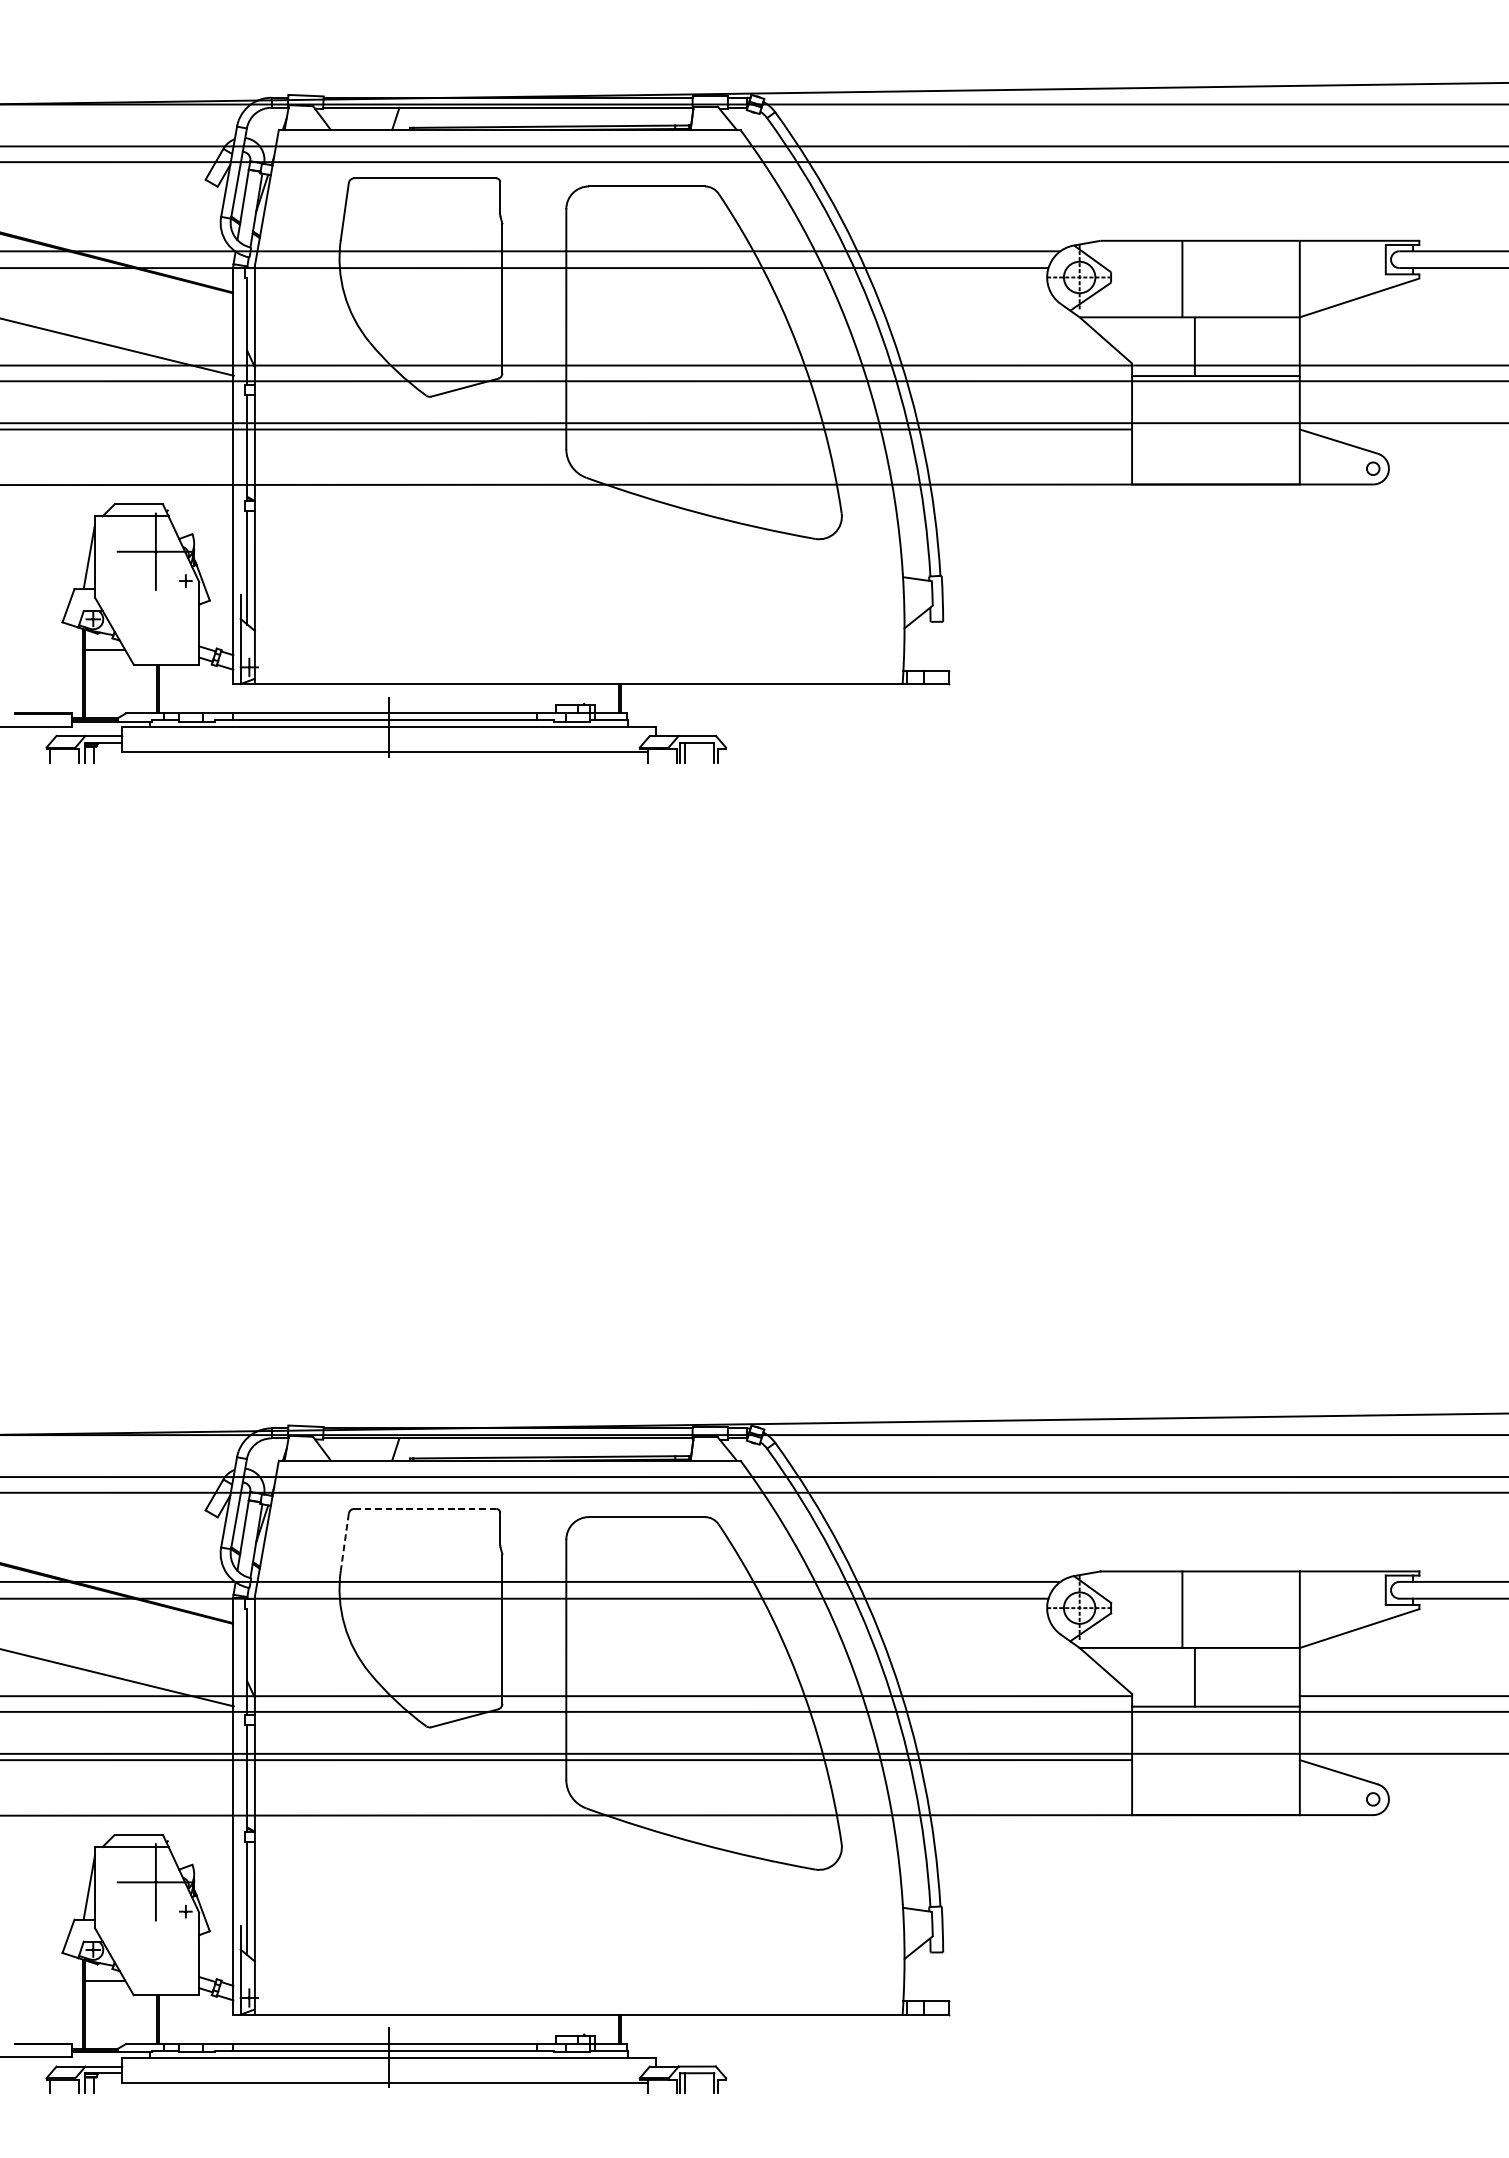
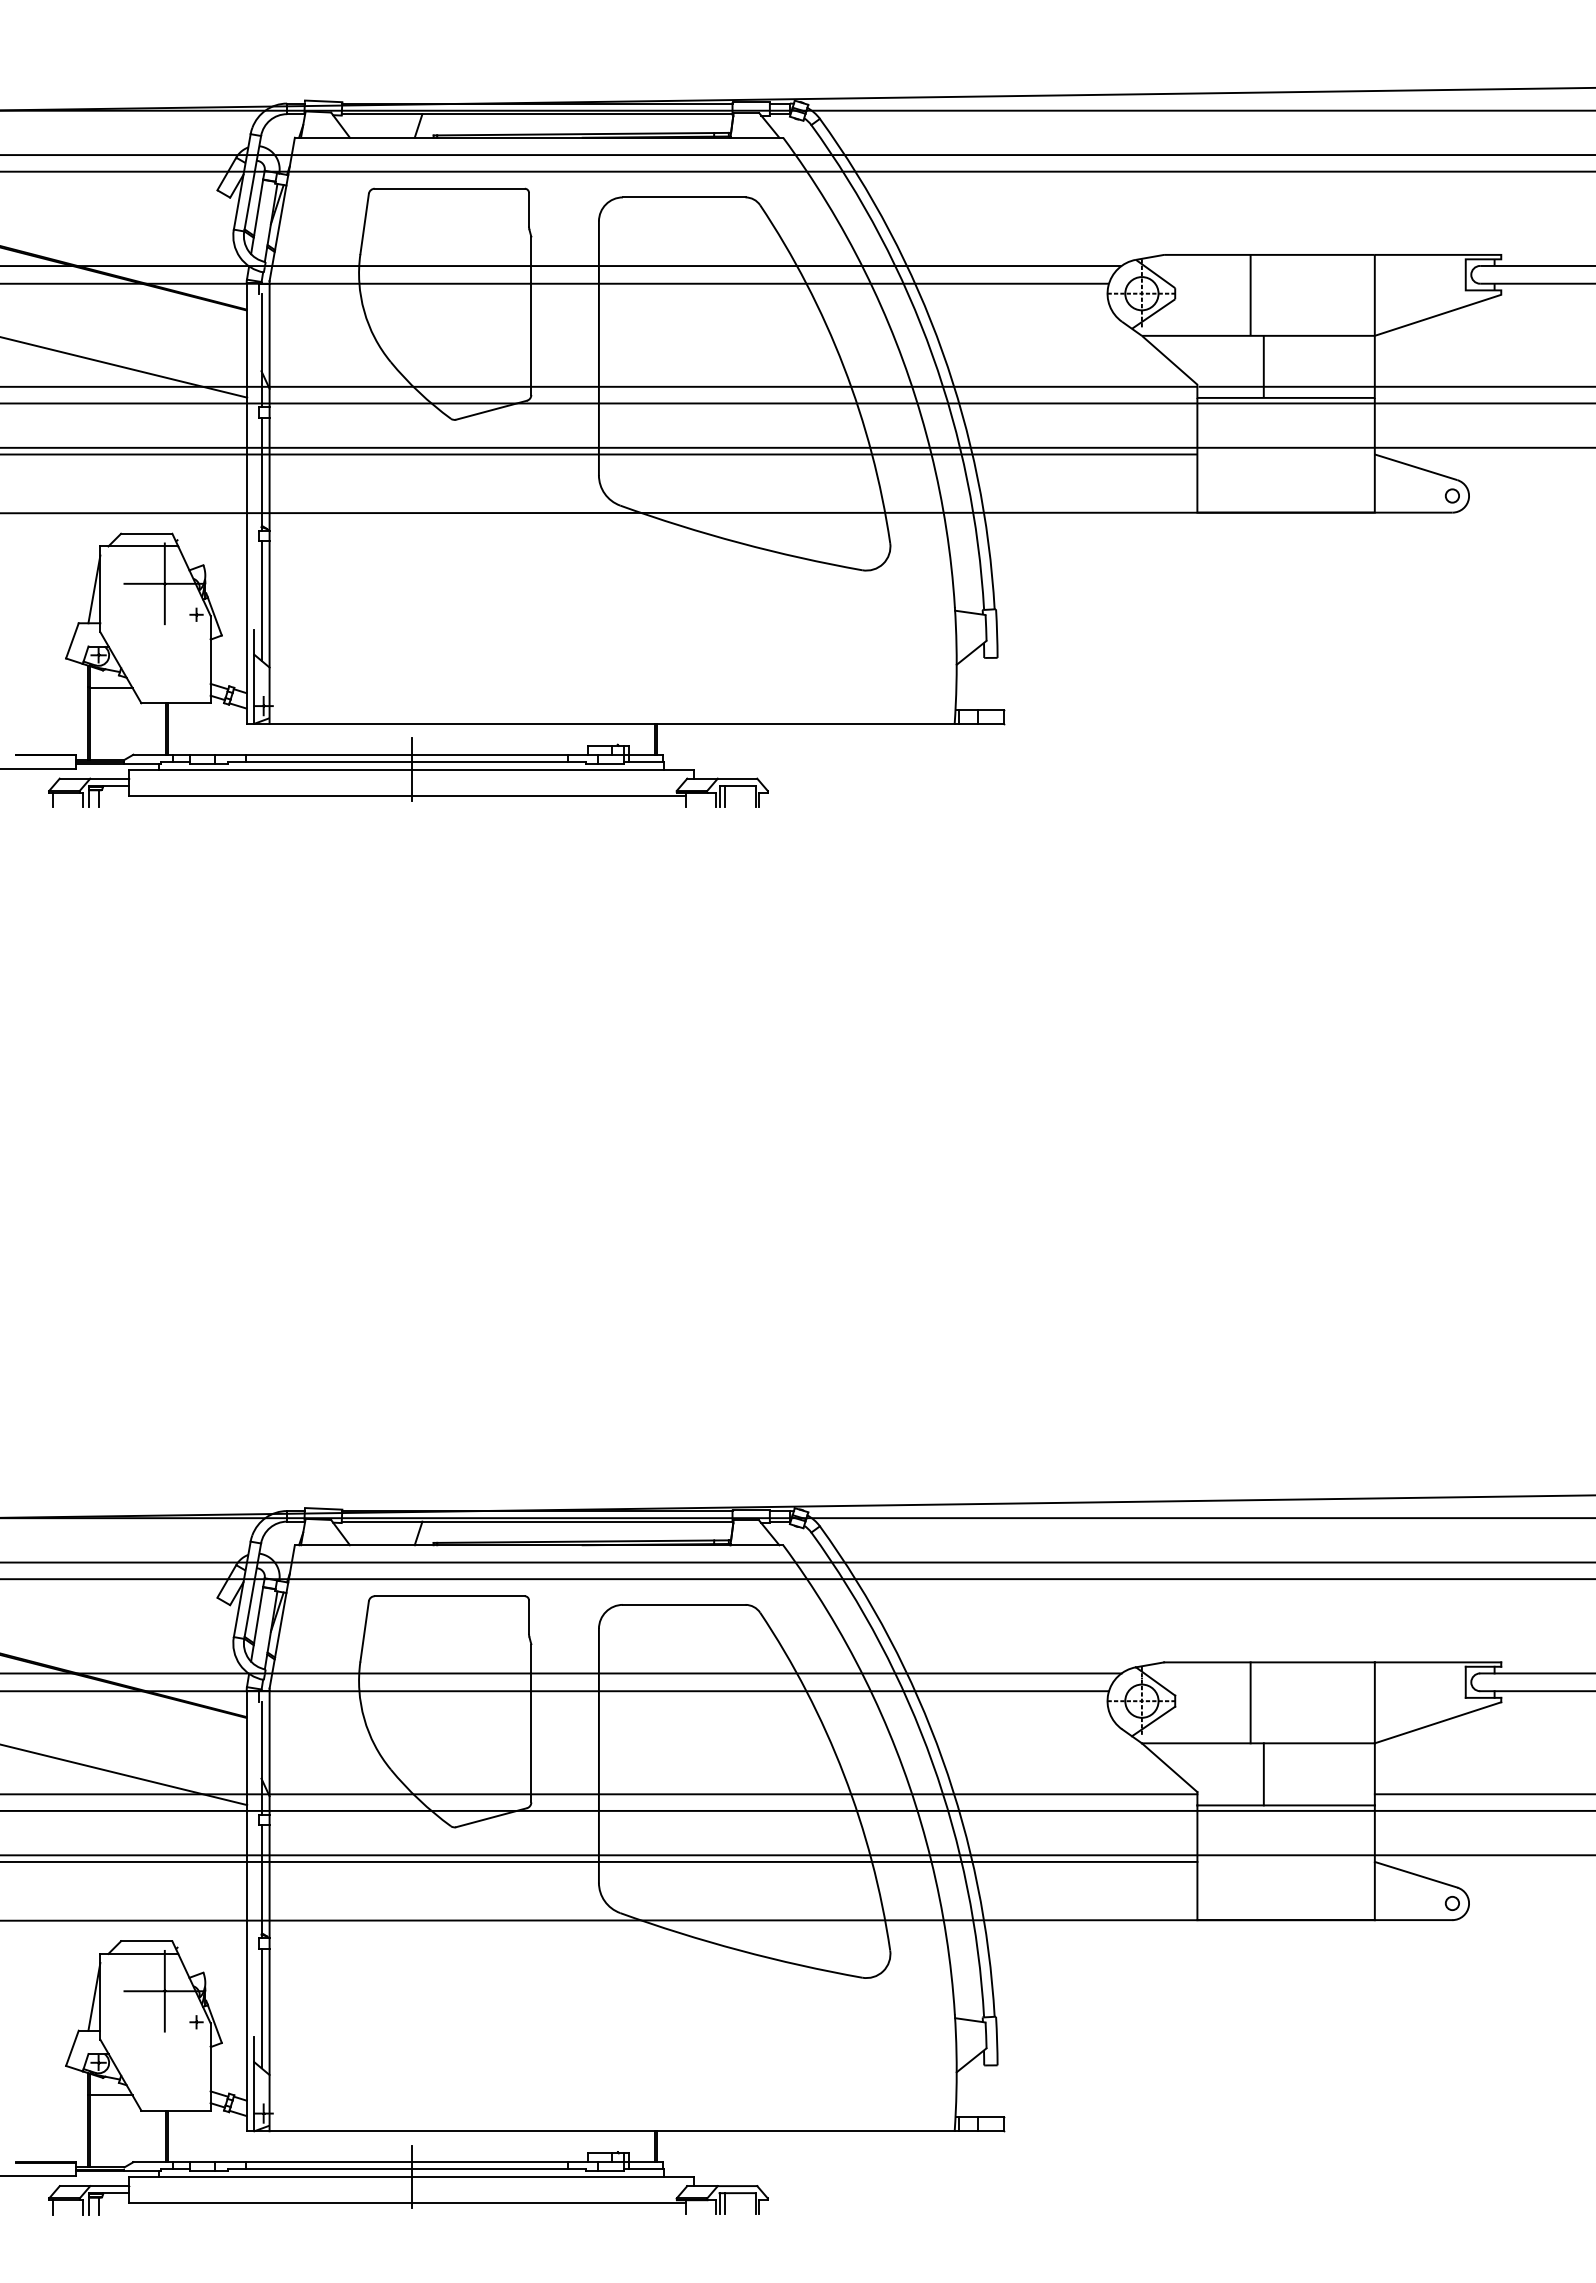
line: (425, 1509) -> (449, 1596), dashed -> solid
line: (344, 1543) -> (364, 1632), dashed -> solid

